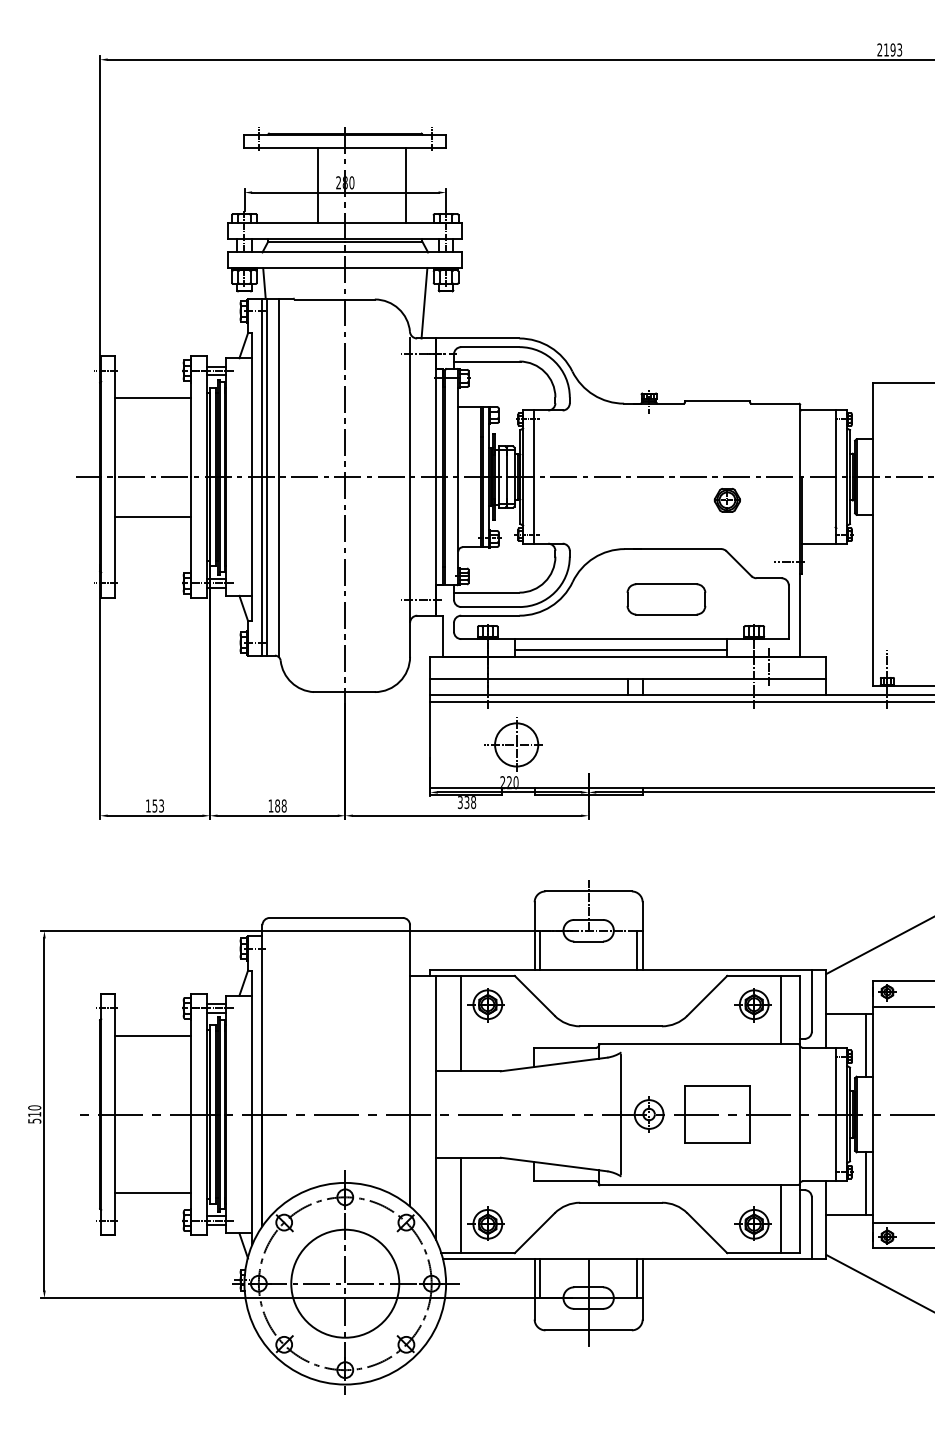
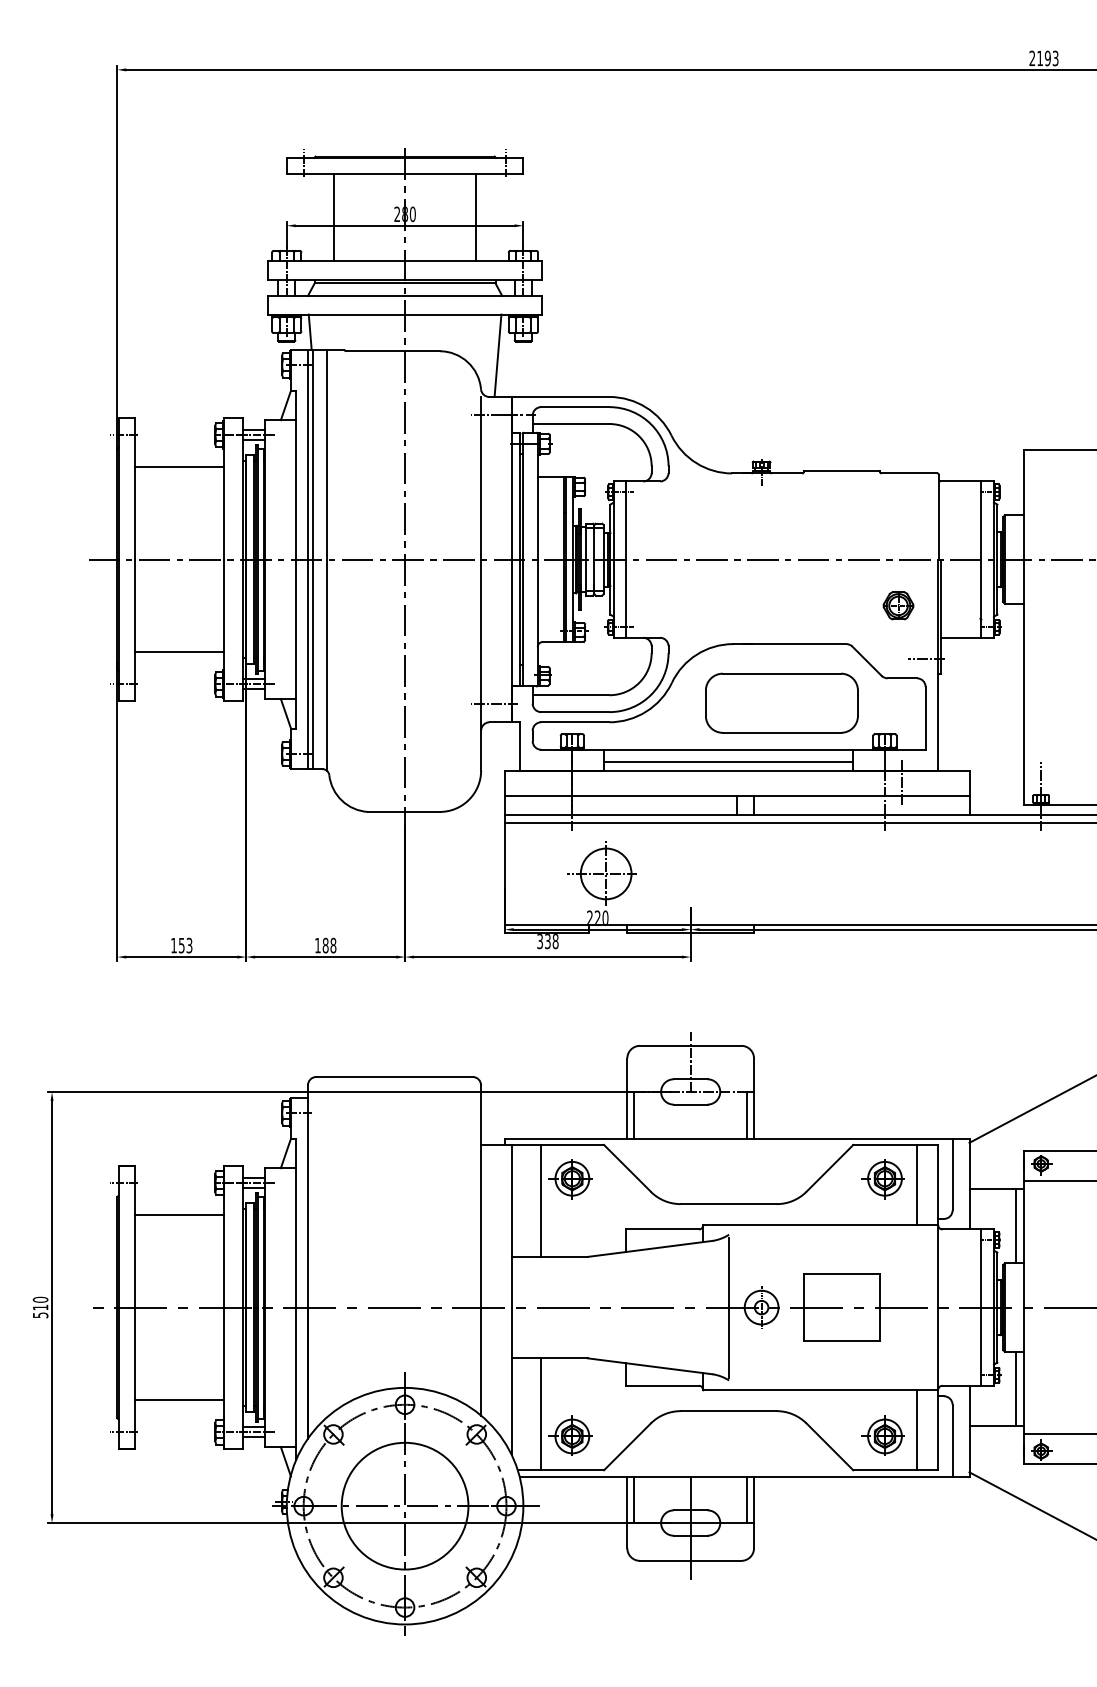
line: (318, 185) -> (334, 217), moved
part: (727, 499) -> (898, 605), moved
line: (153, 517) -> (179, 652), moved
part: (666, 598) -> (781, 702), size x1.67

